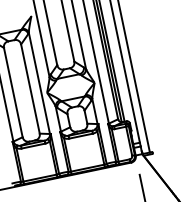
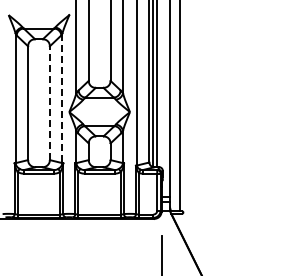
line: (39, 83) -> (62, 98), solid -> dashed
line: (30, 89) -> (49, 103), solid -> dashed

